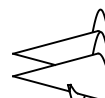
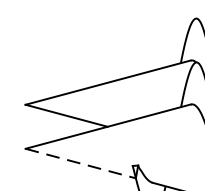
line: (41, 83) -> (81, 162), solid -> dashed

